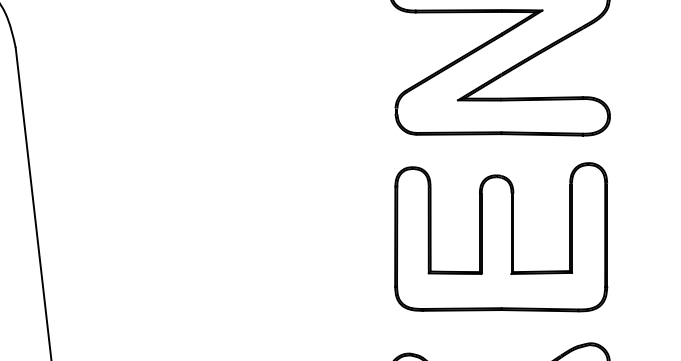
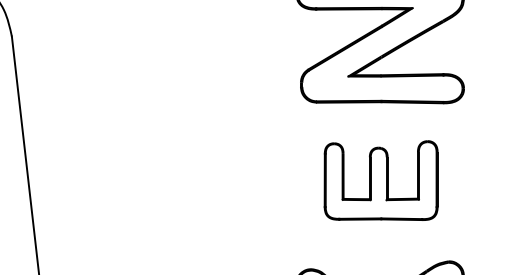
part: (500, 237) -> (380, 180), size x0.7

